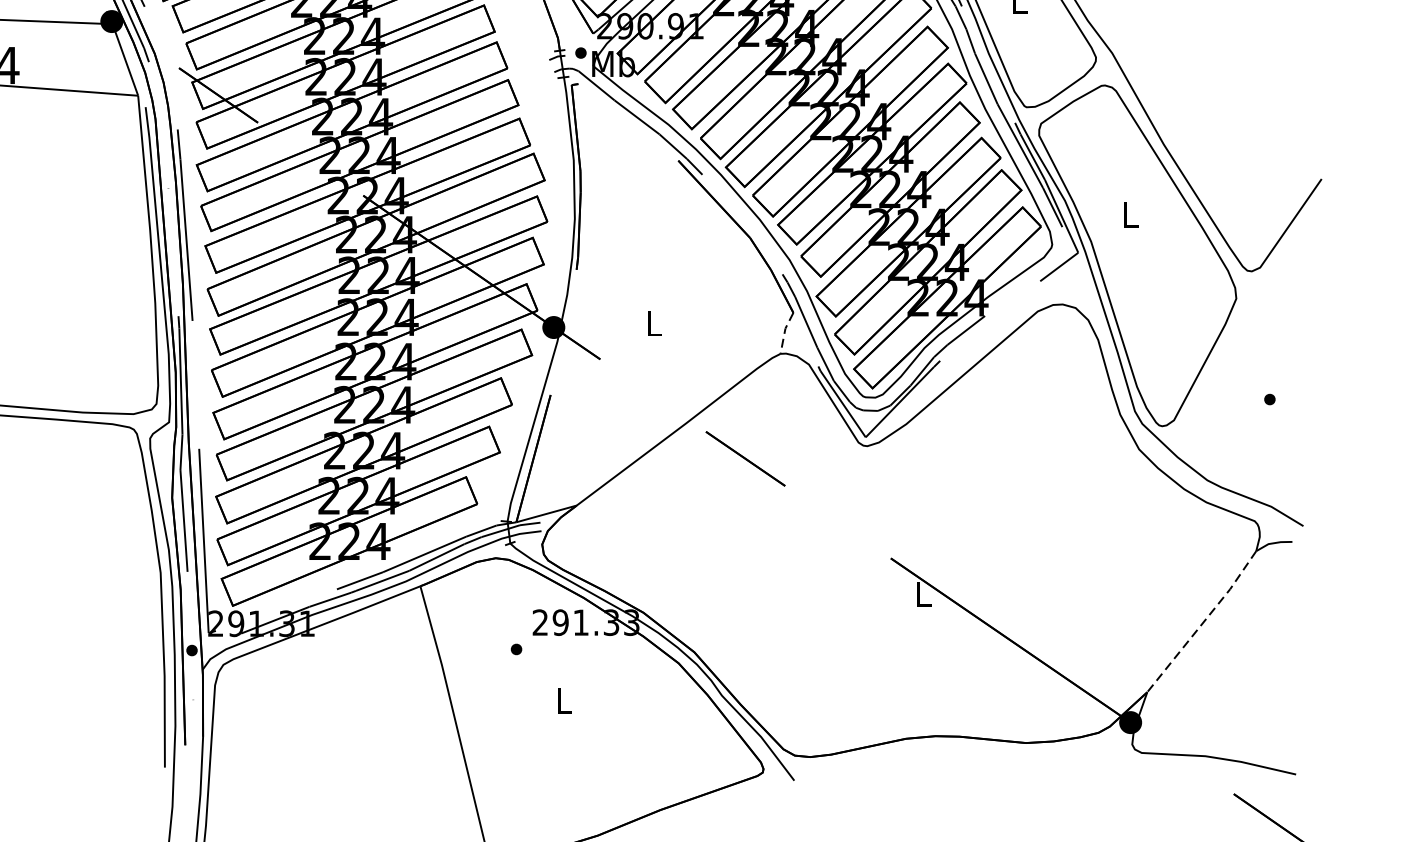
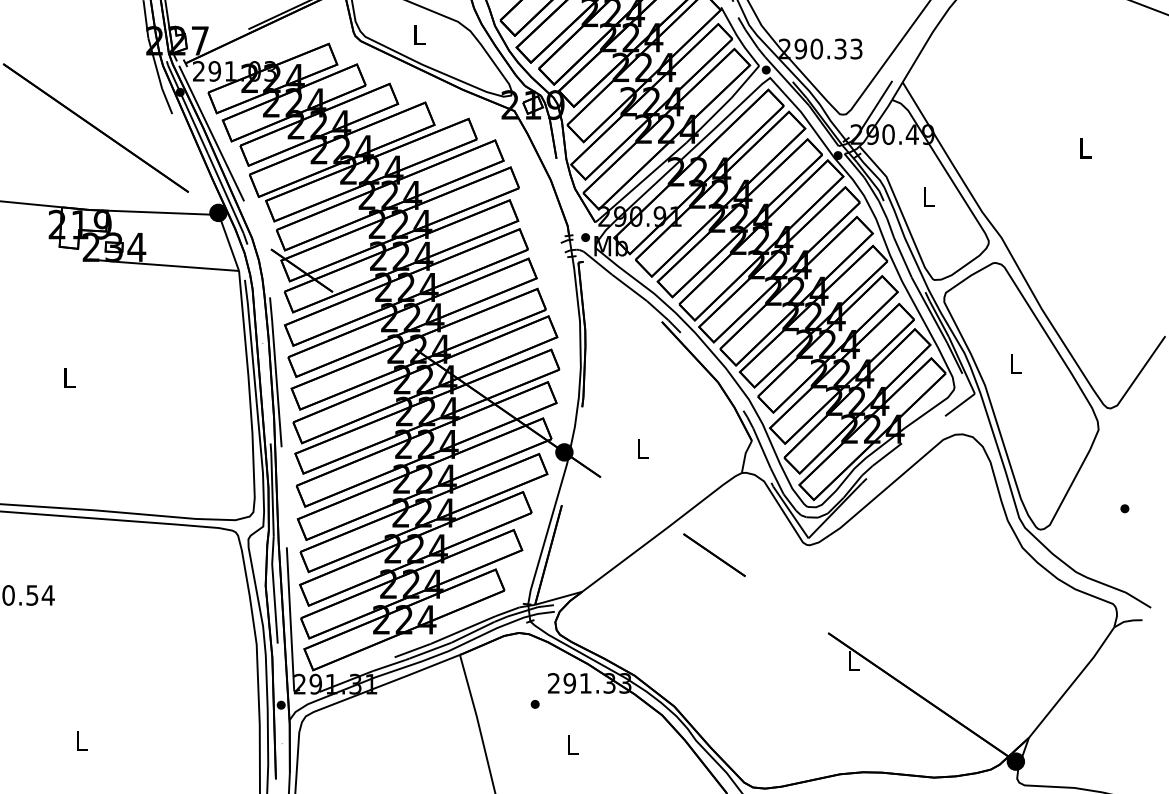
line: (785, 332) -> (745, 456), dashed -> solid
line: (1204, 621) -> (1073, 682), dashed -> solid

